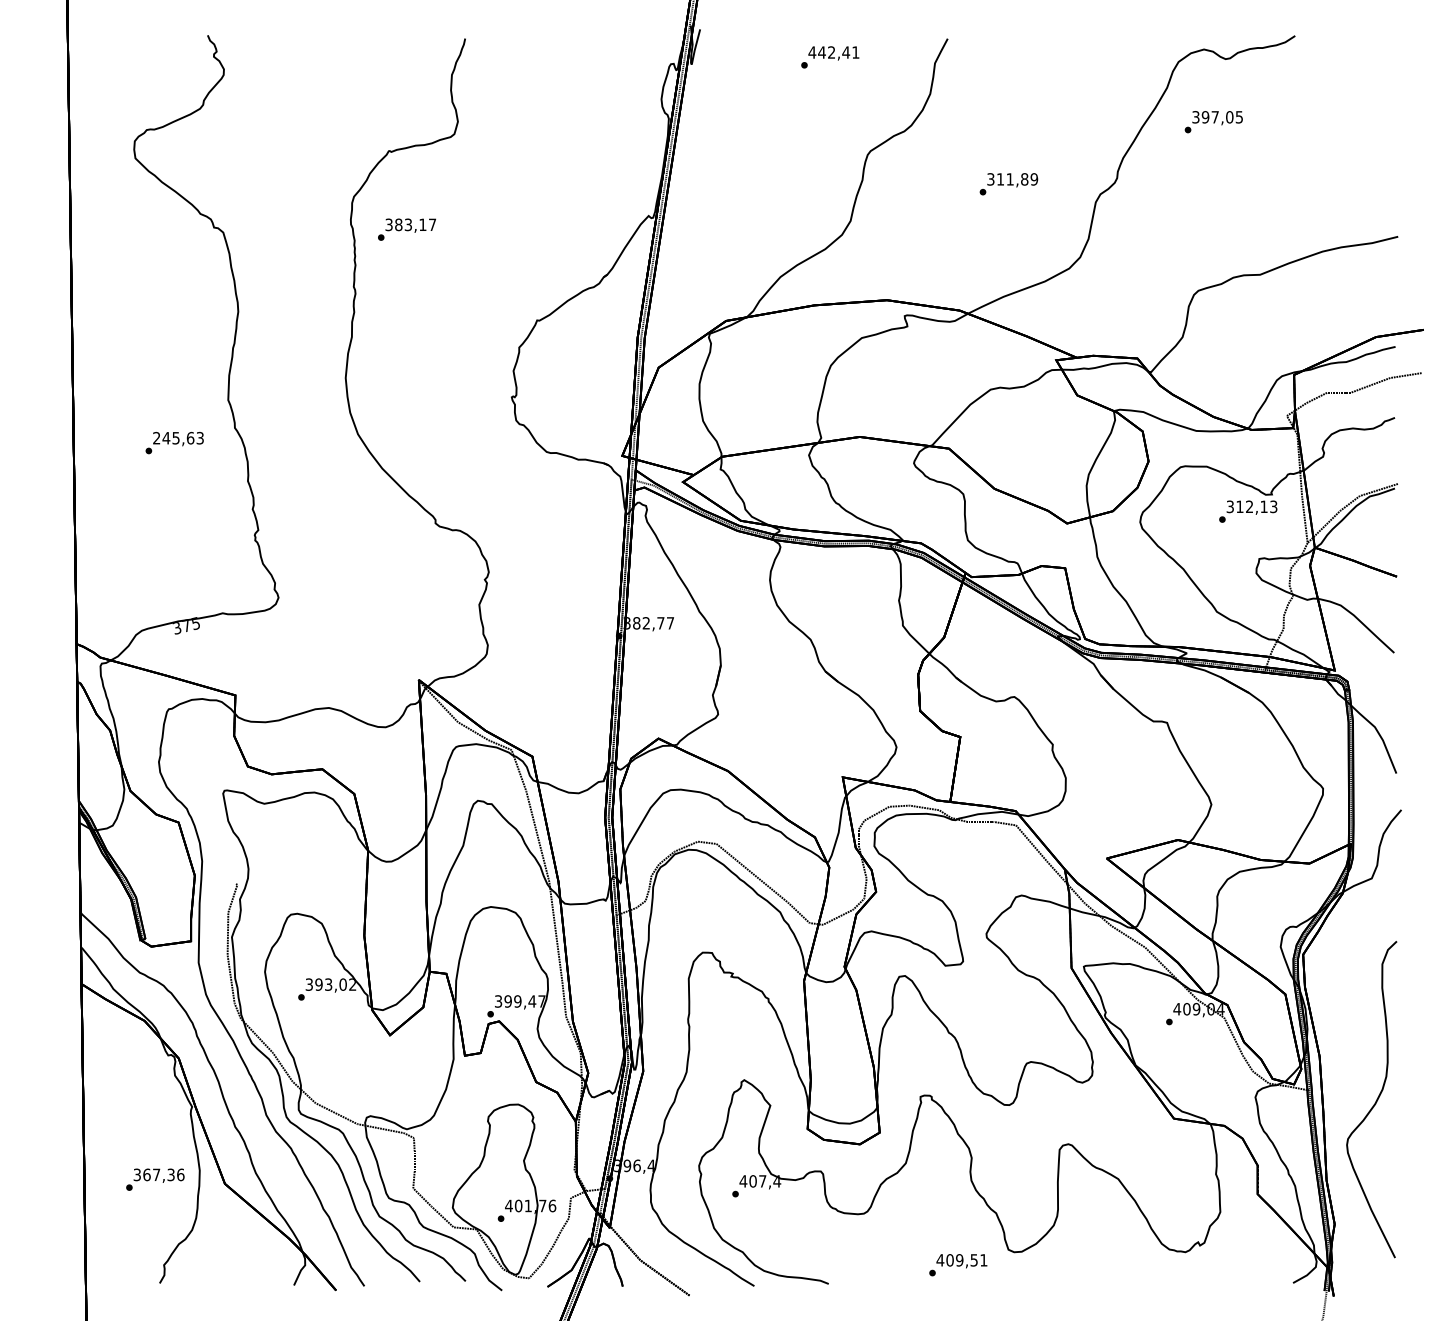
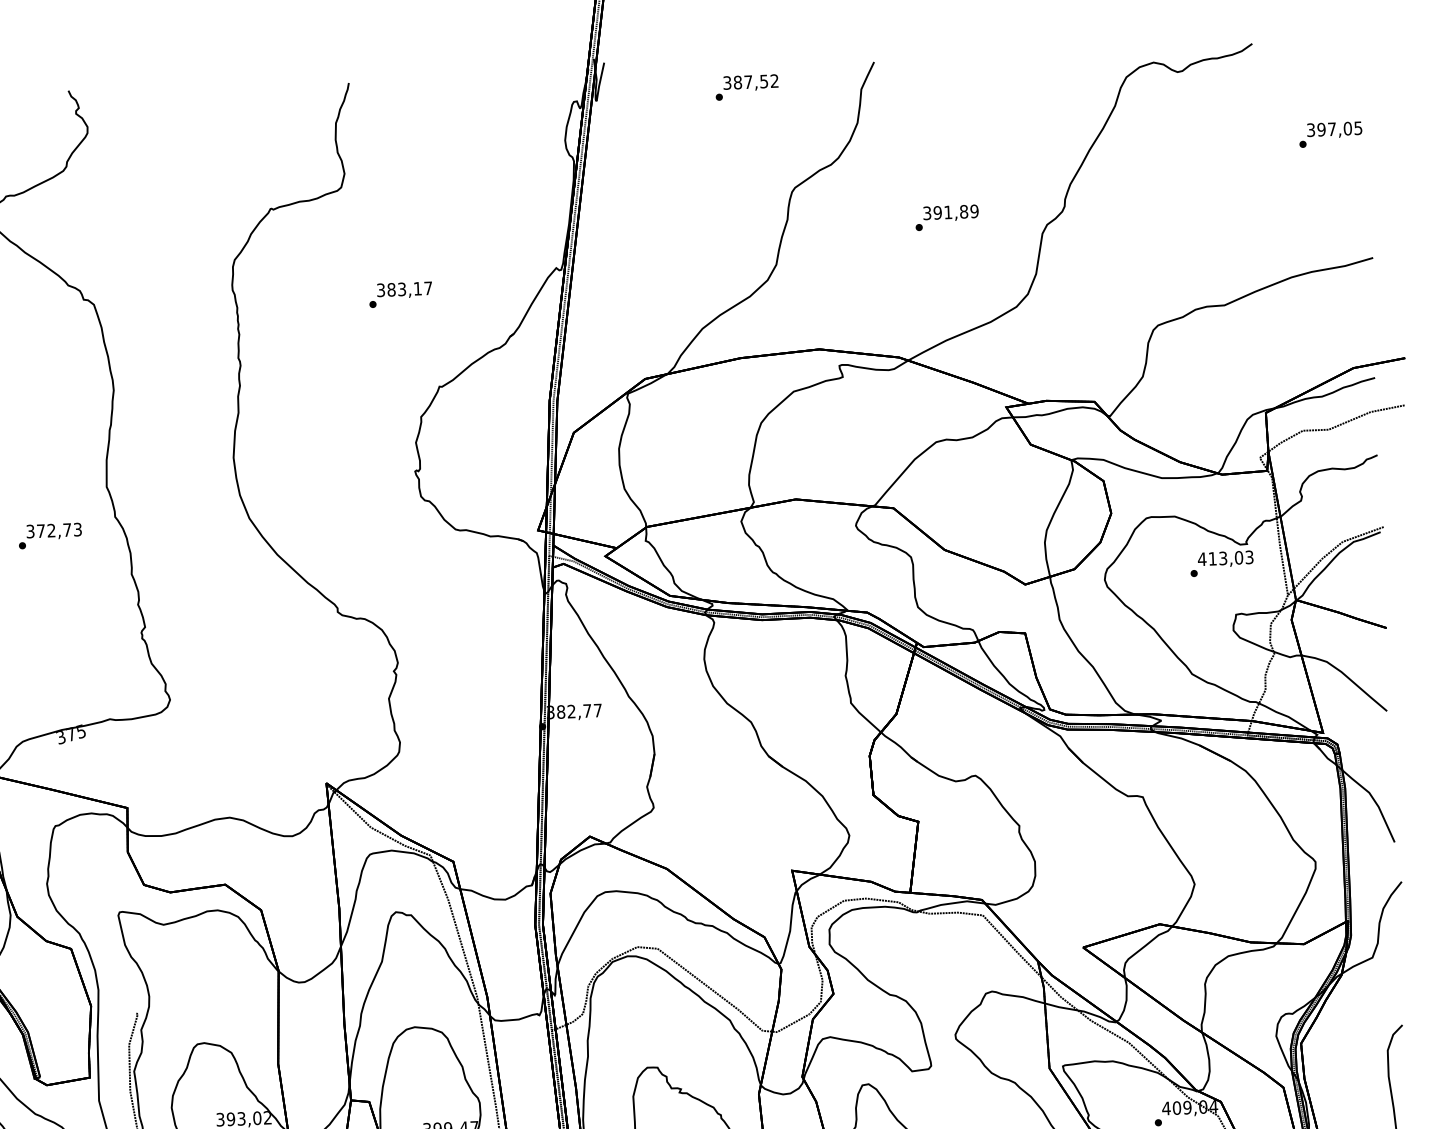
text: (833, 52) -> (750, 82), 442,41 -> 387,52
text: (1213, 122) -> (1330, 135), moved
text: (1000, 179) -> (937, 212), 311,89 -> 391,89
text: (406, 229) -> (400, 294), moved
text: (173, 437) -> (48, 530), 245,63 -> 372,73
text: (1246, 506) -> (1219, 558), 312,13 -> 413,03

